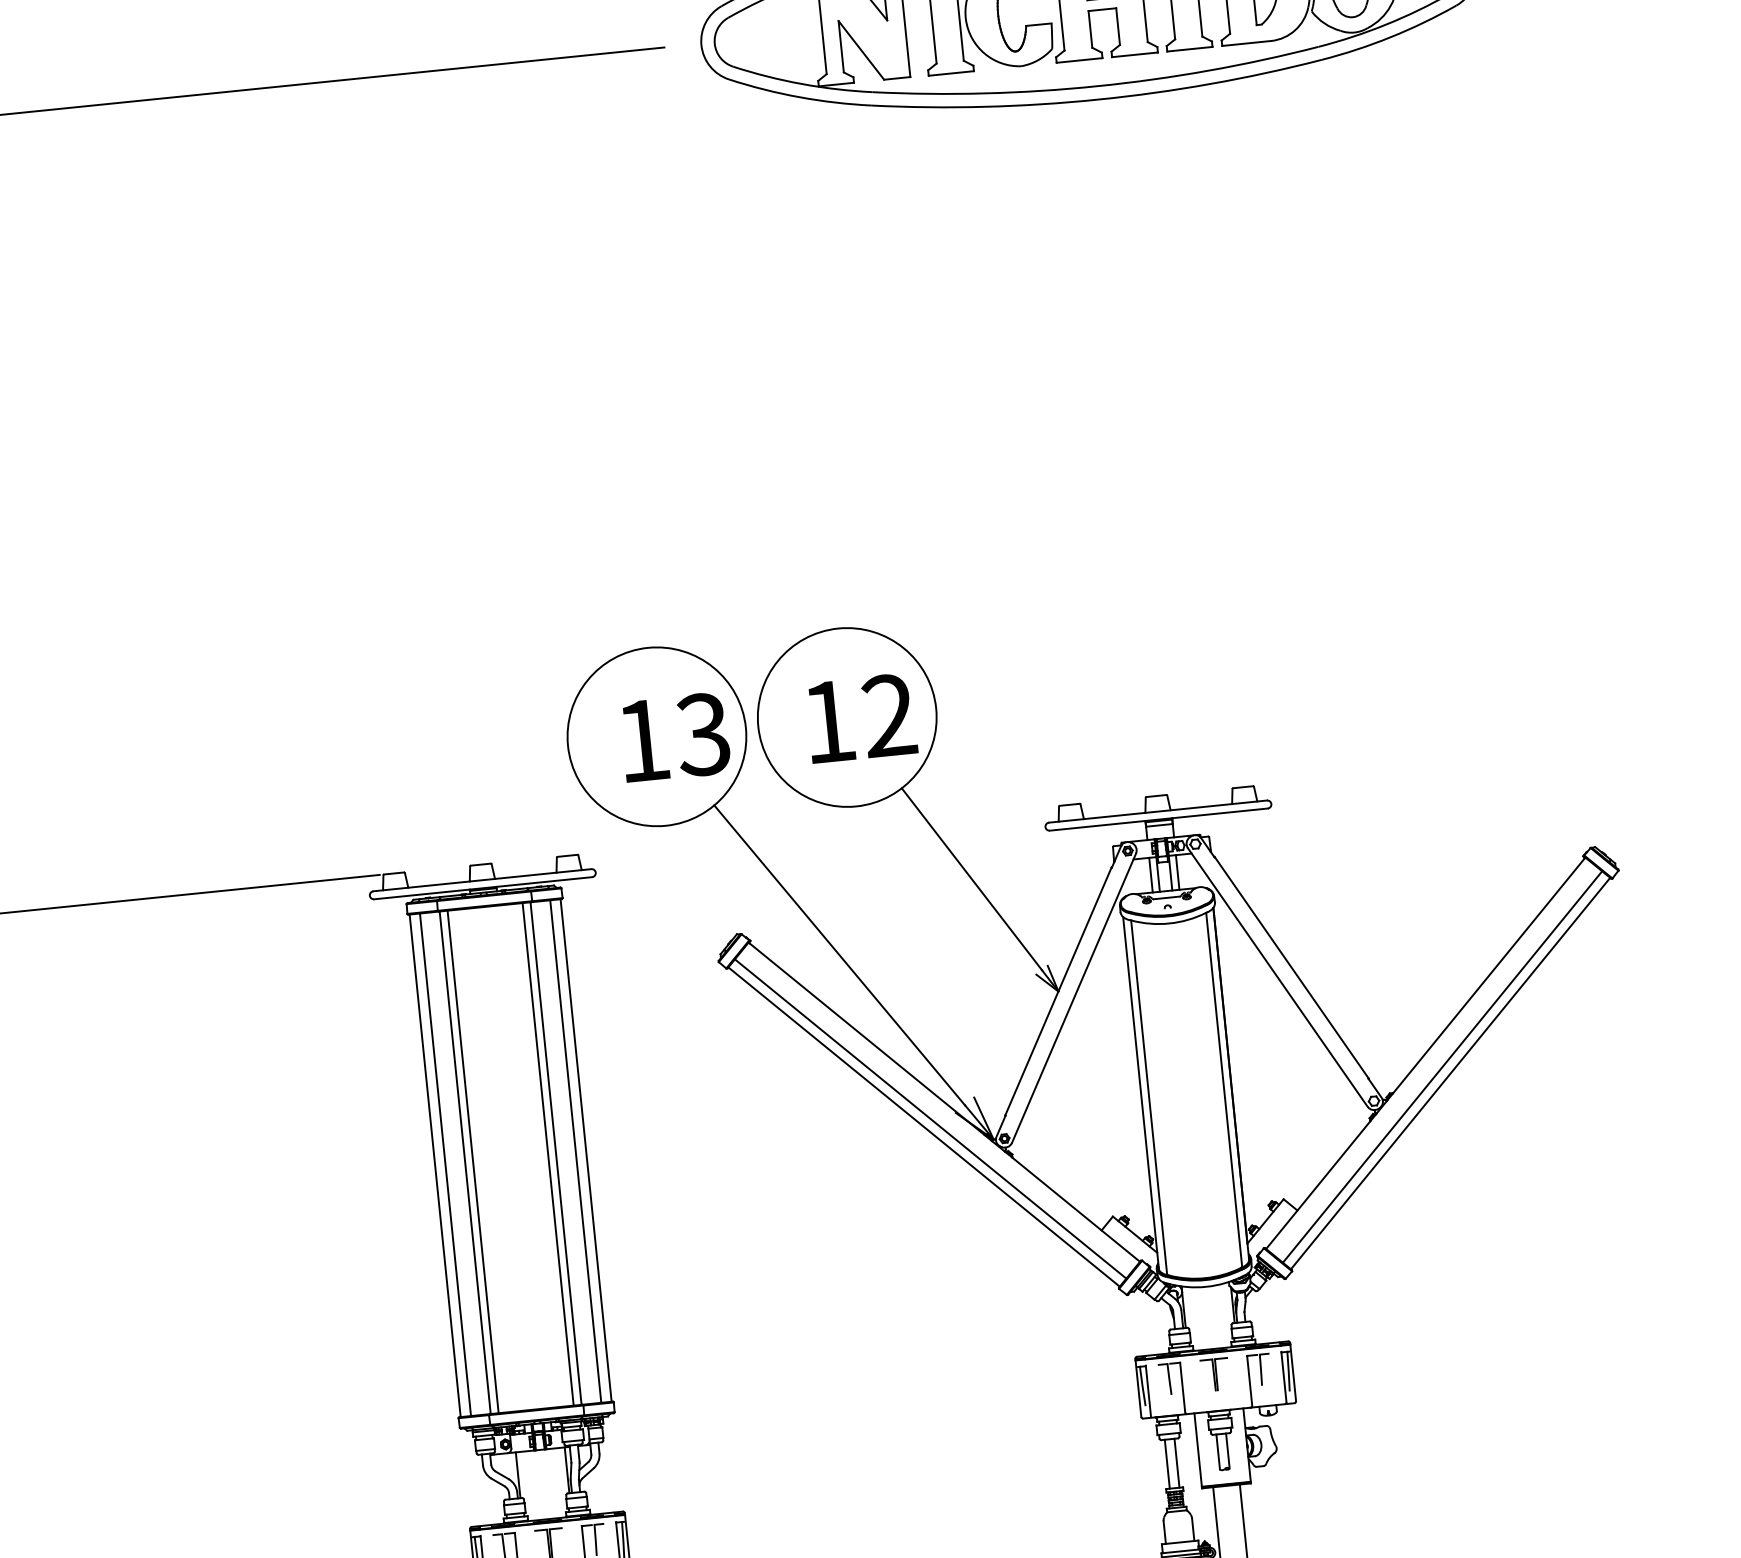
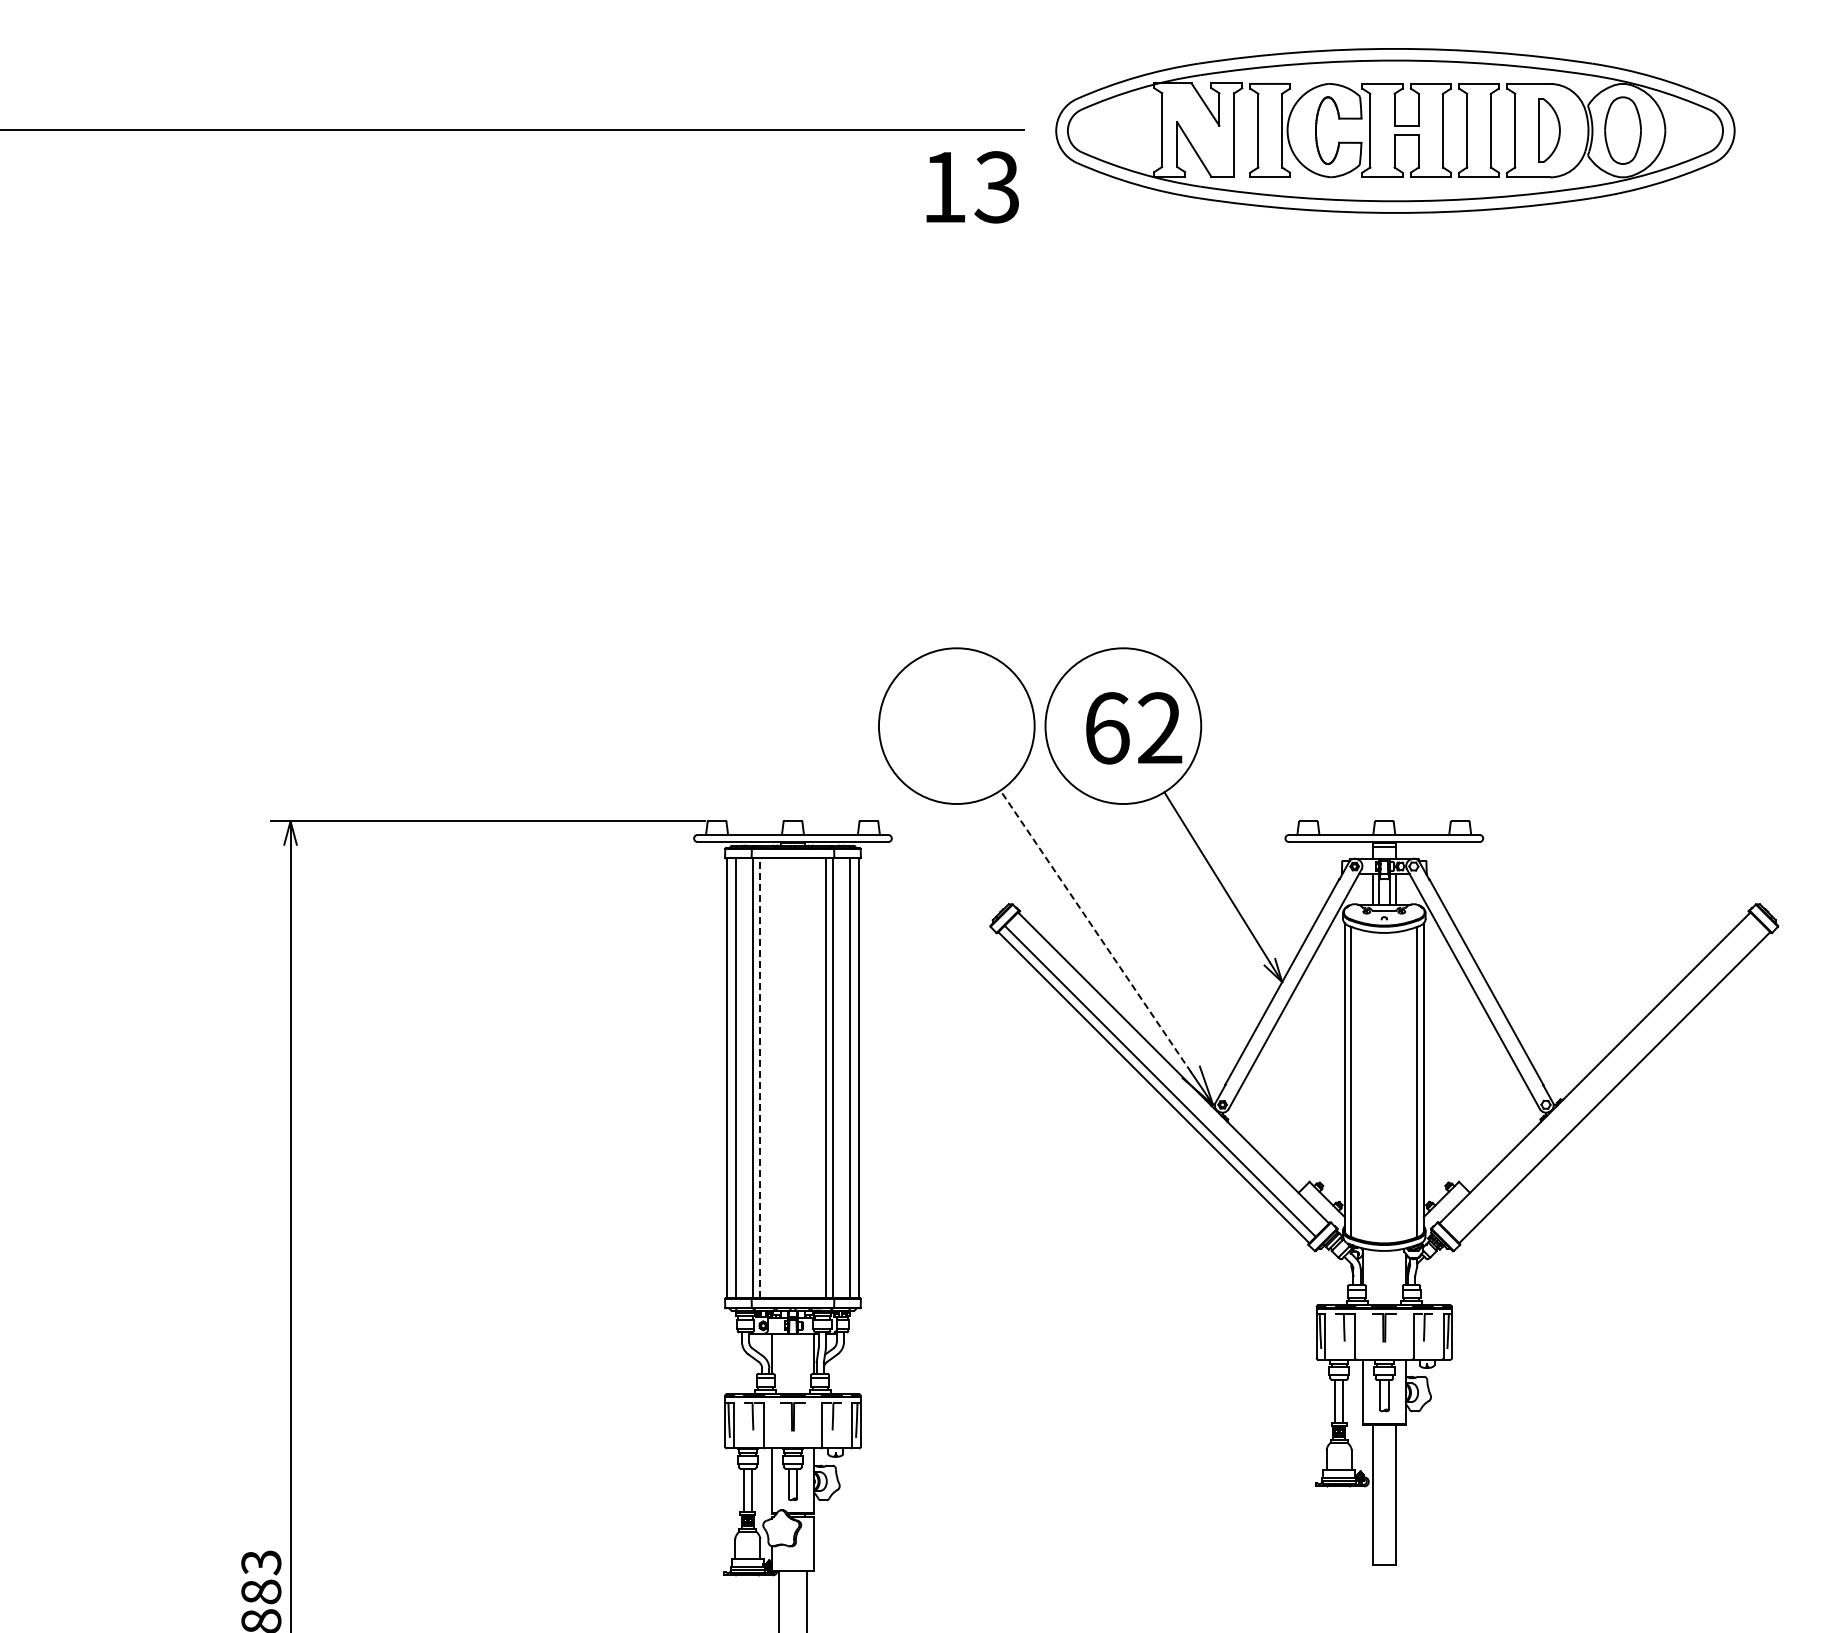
text: (829, 722) -> (1107, 728), 12 -> 62
text: (675, 737) -> (972, 187), moved
line: (839, 955) -> (1095, 931), solid -> dashed
line: (1441, 1066) -> (1607, 1080), removed
line: (473, 1162) -> (760, 1078), solid -> dashed

